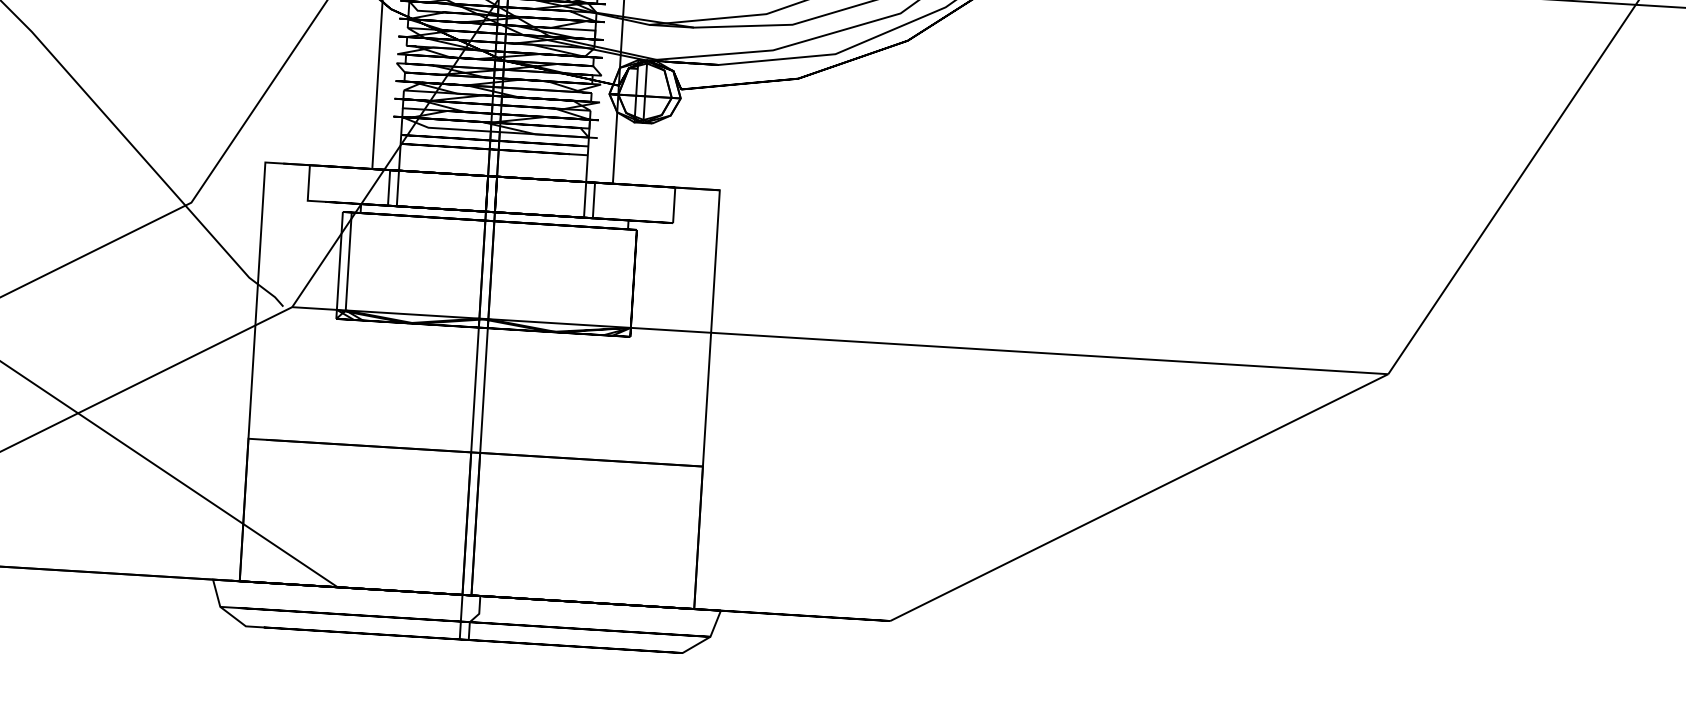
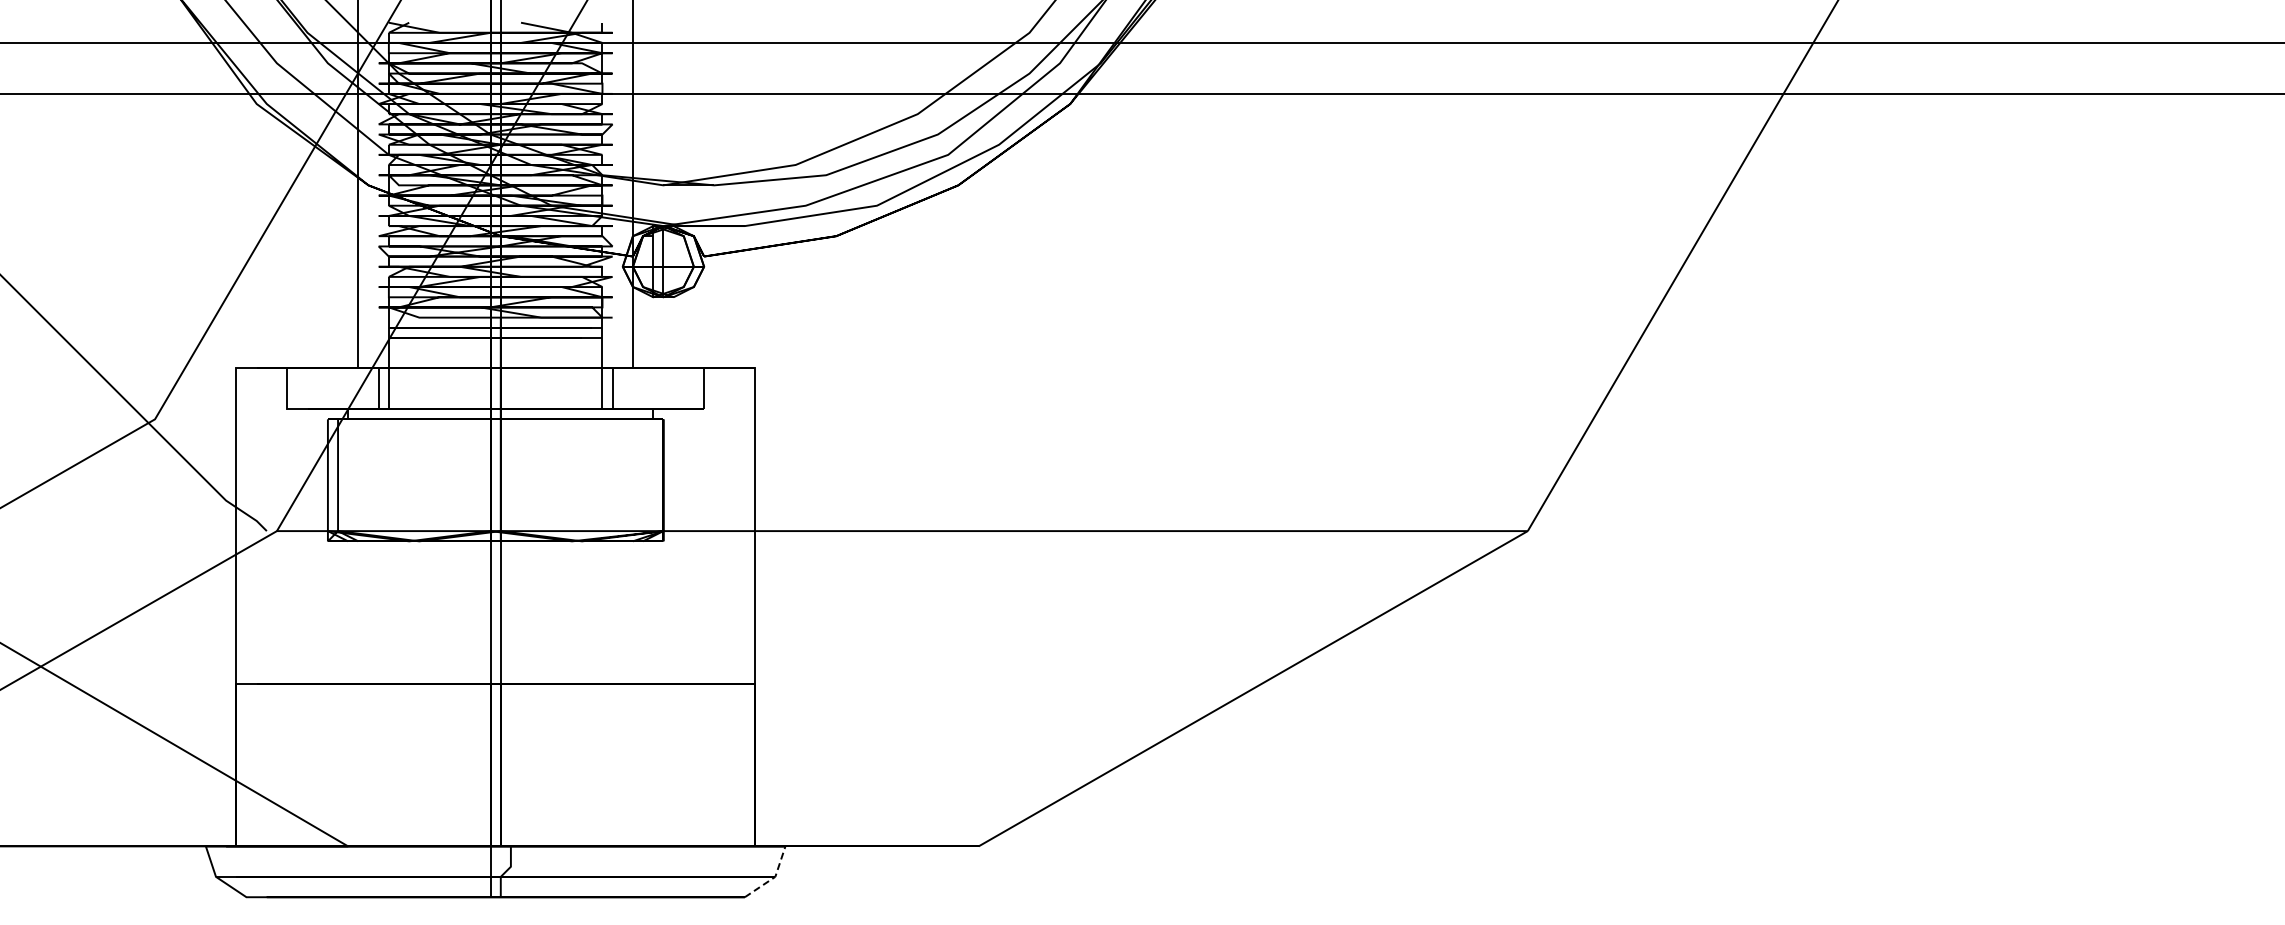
line: (709, 637) -> (774, 877), solid -> dashed

